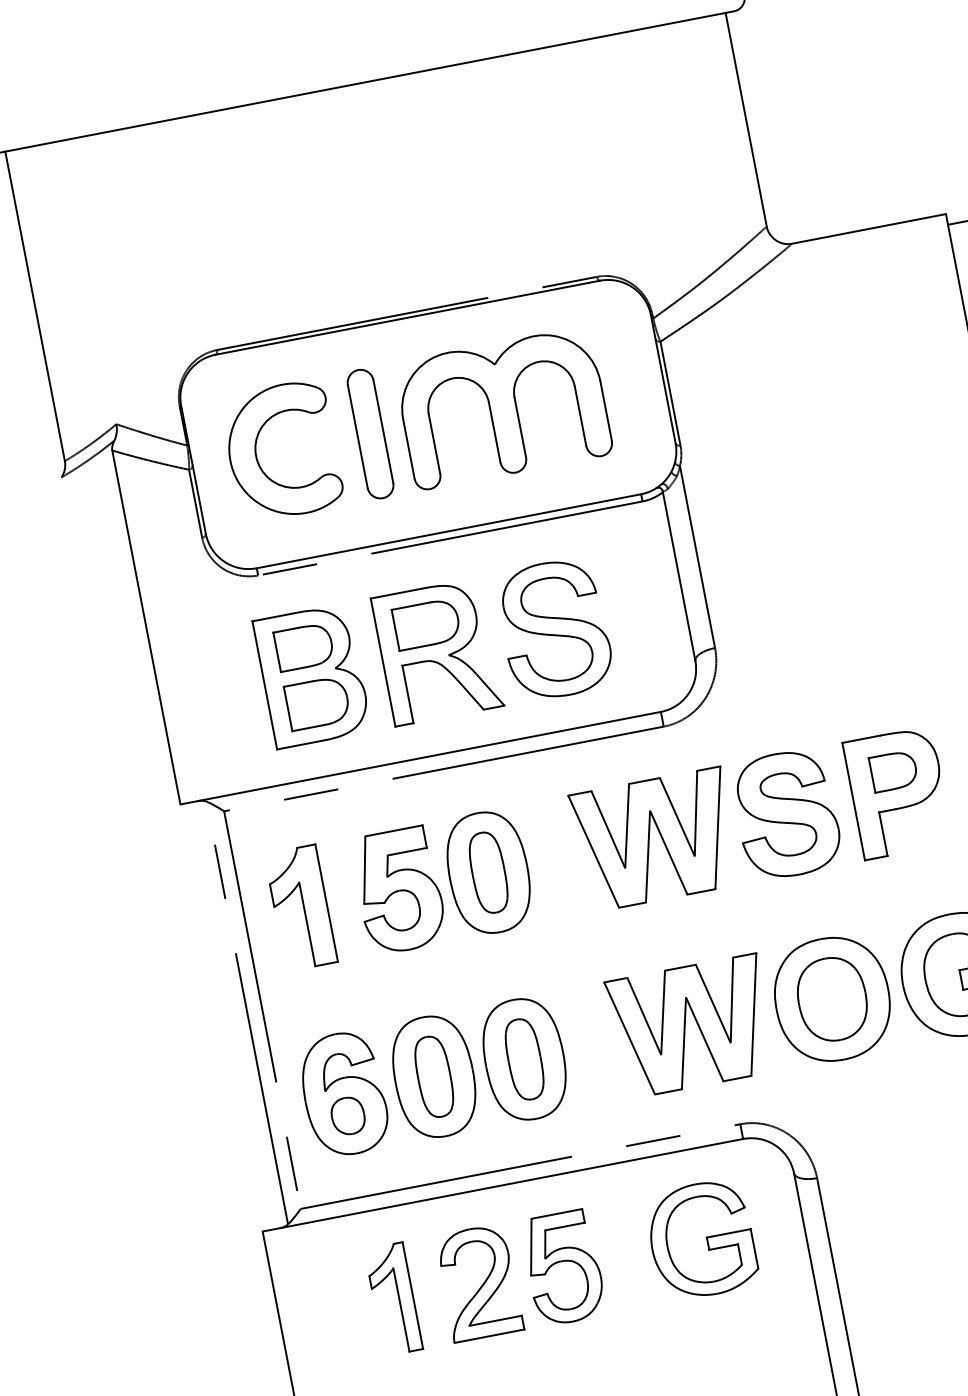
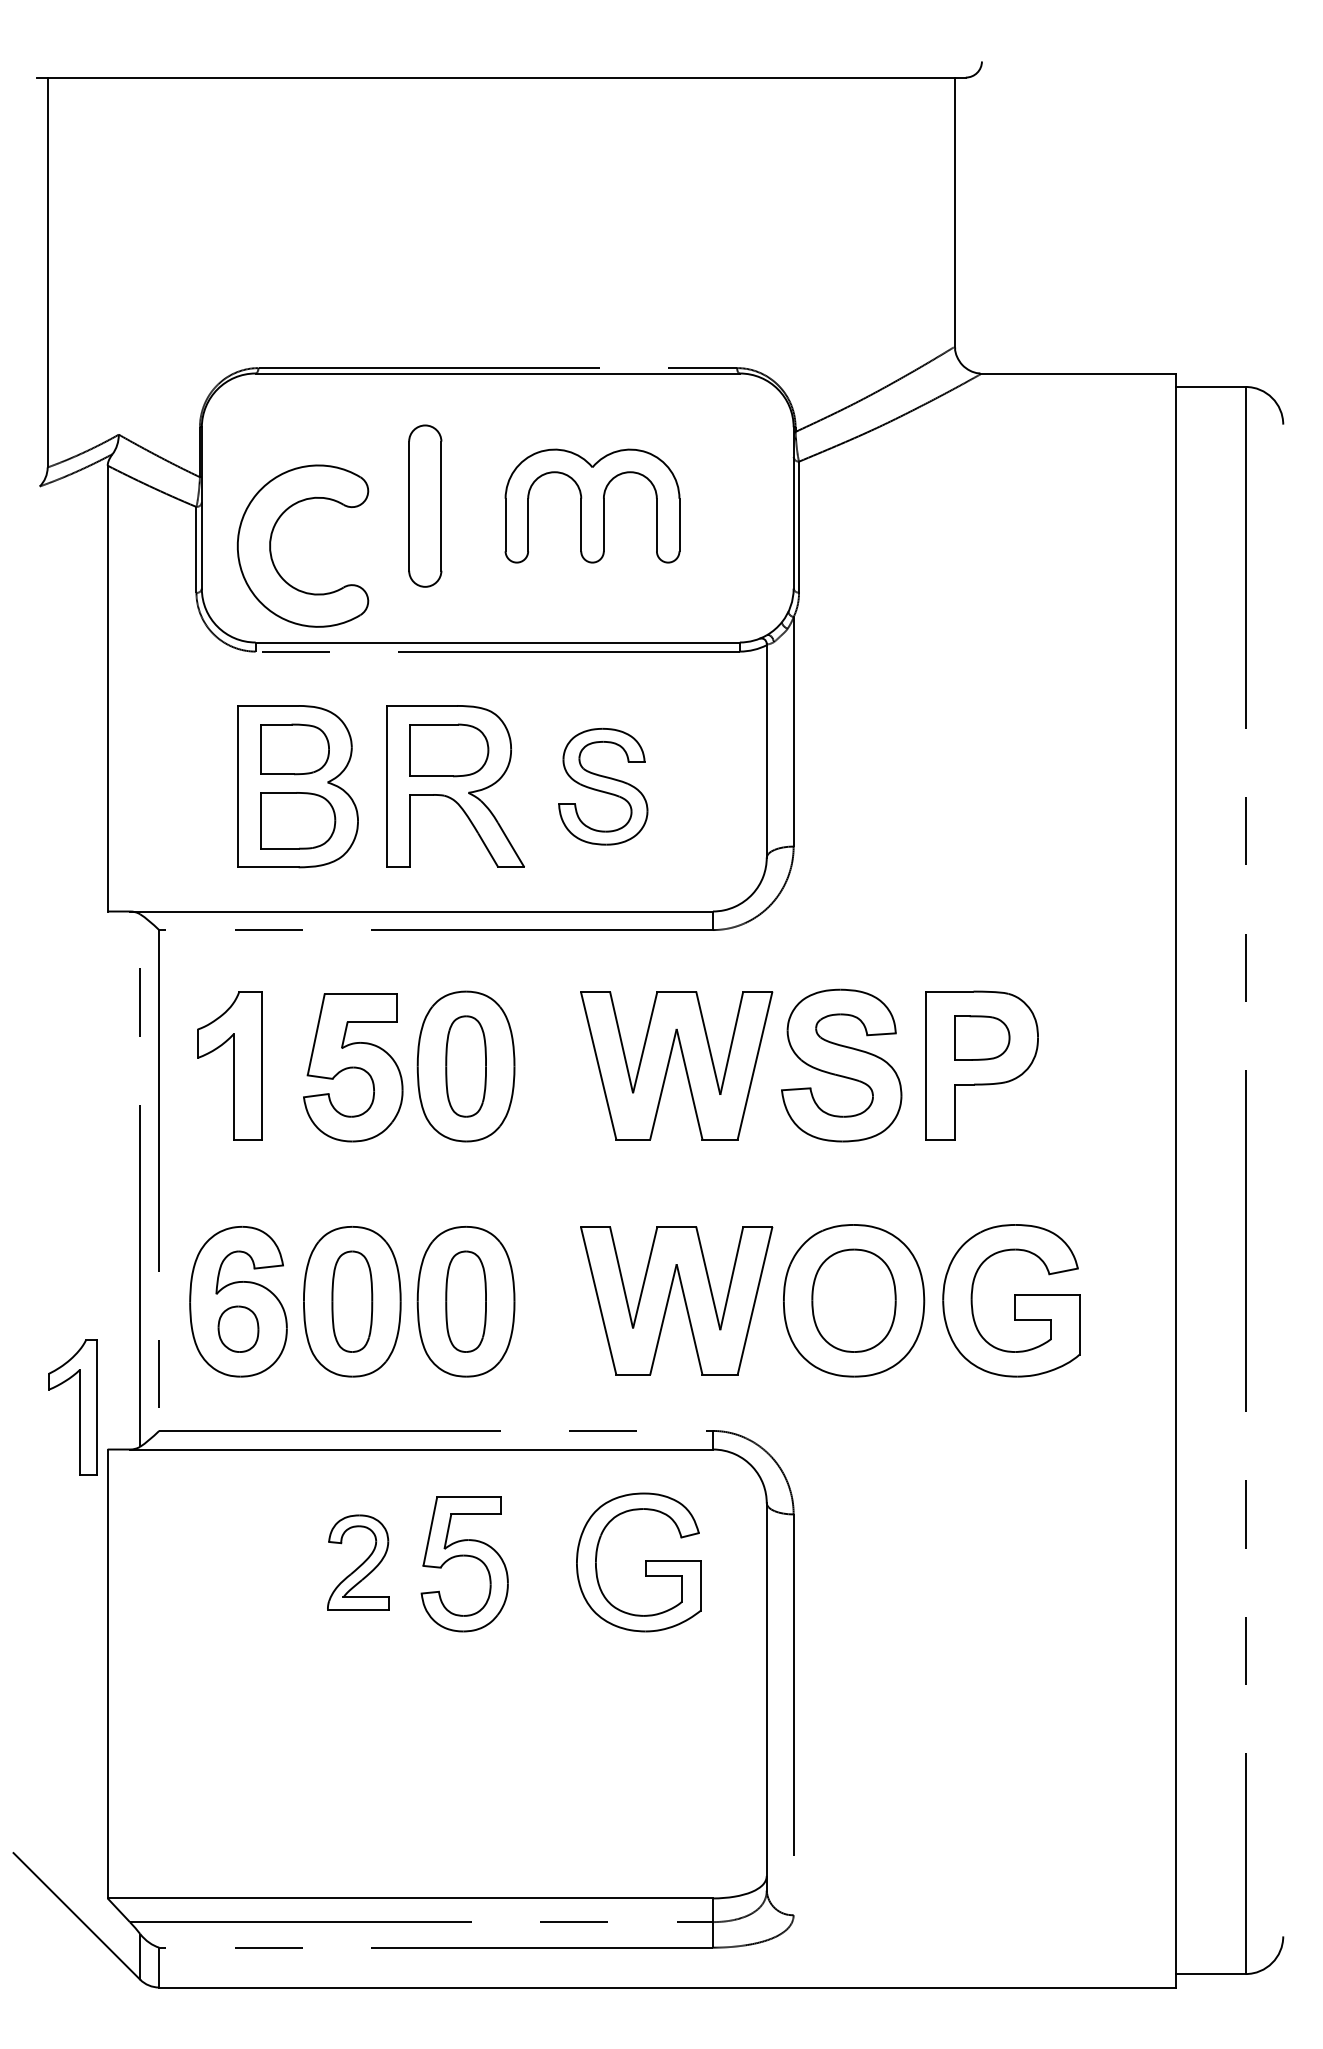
part: (503, 408) -> (592, 505), size x0.7
part: (257, 455) -> (271, 545), moved
part: (554, 629) -> (603, 786), size x0.7
part: (479, 1282) -> (358, 1562), size x0.7
part: (398, 1298) -> (79, 1407), moved

